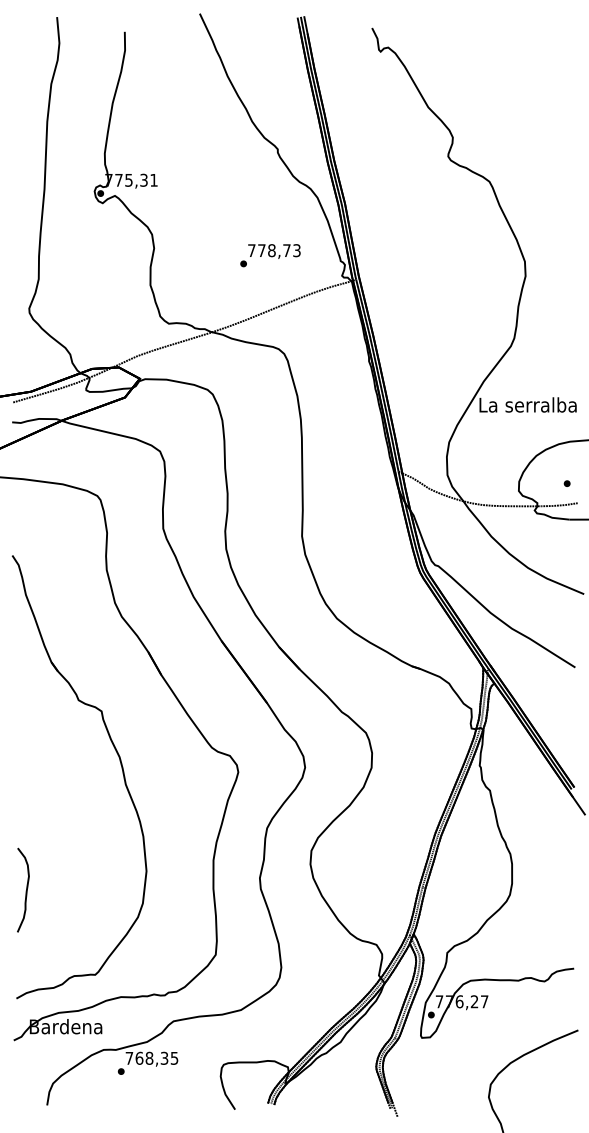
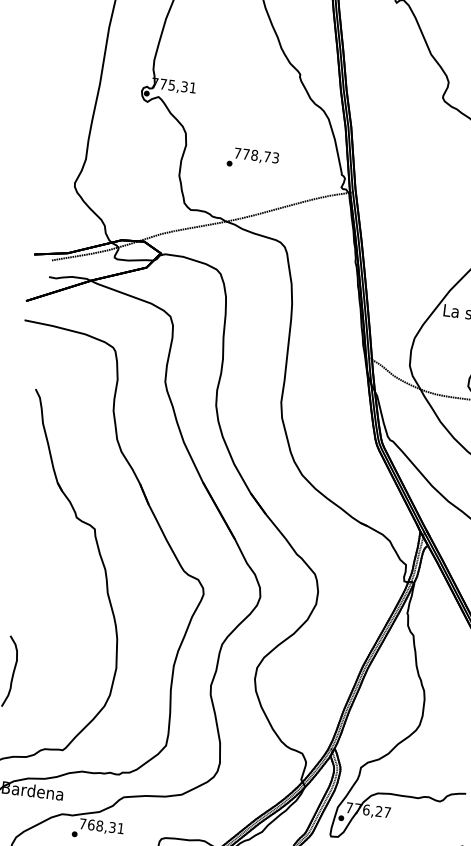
text: (270, 255) -> (253, 159), moved
text: (174, 1058) -> (120, 828), 768,35 -> 768,31

